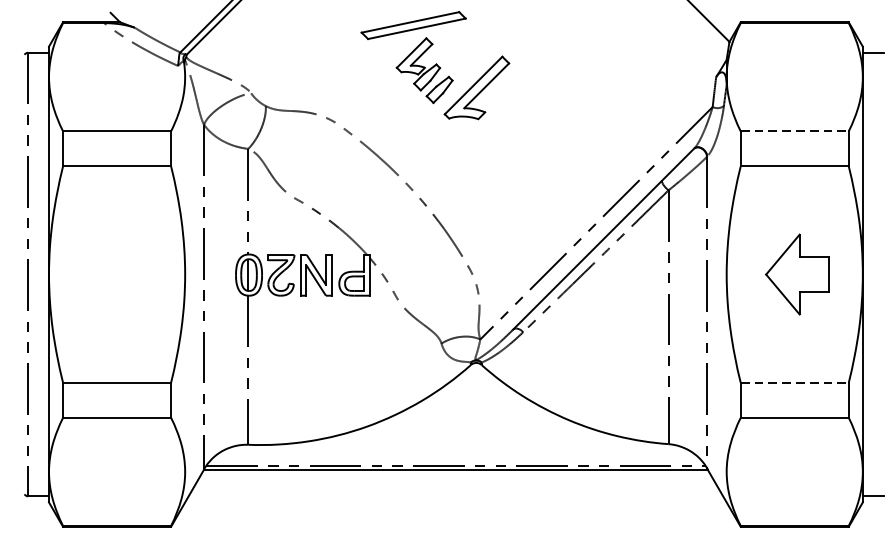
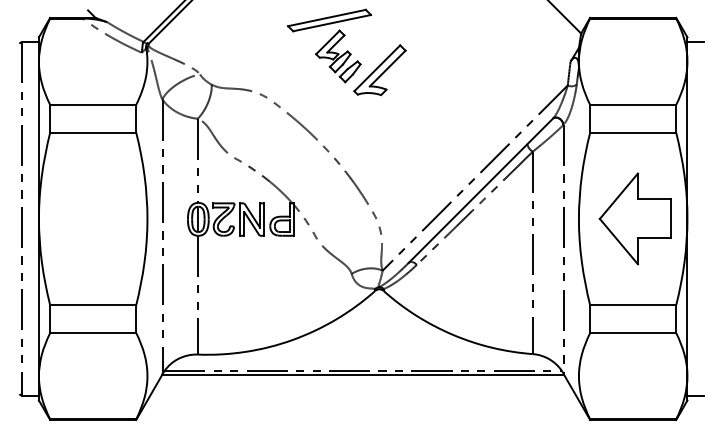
line: (795, 130) -> (633, 104), dashed -> solid
part: (796, 274) -> (634, 218), size x1.43
line: (795, 383) -> (633, 305), dashed -> solid

